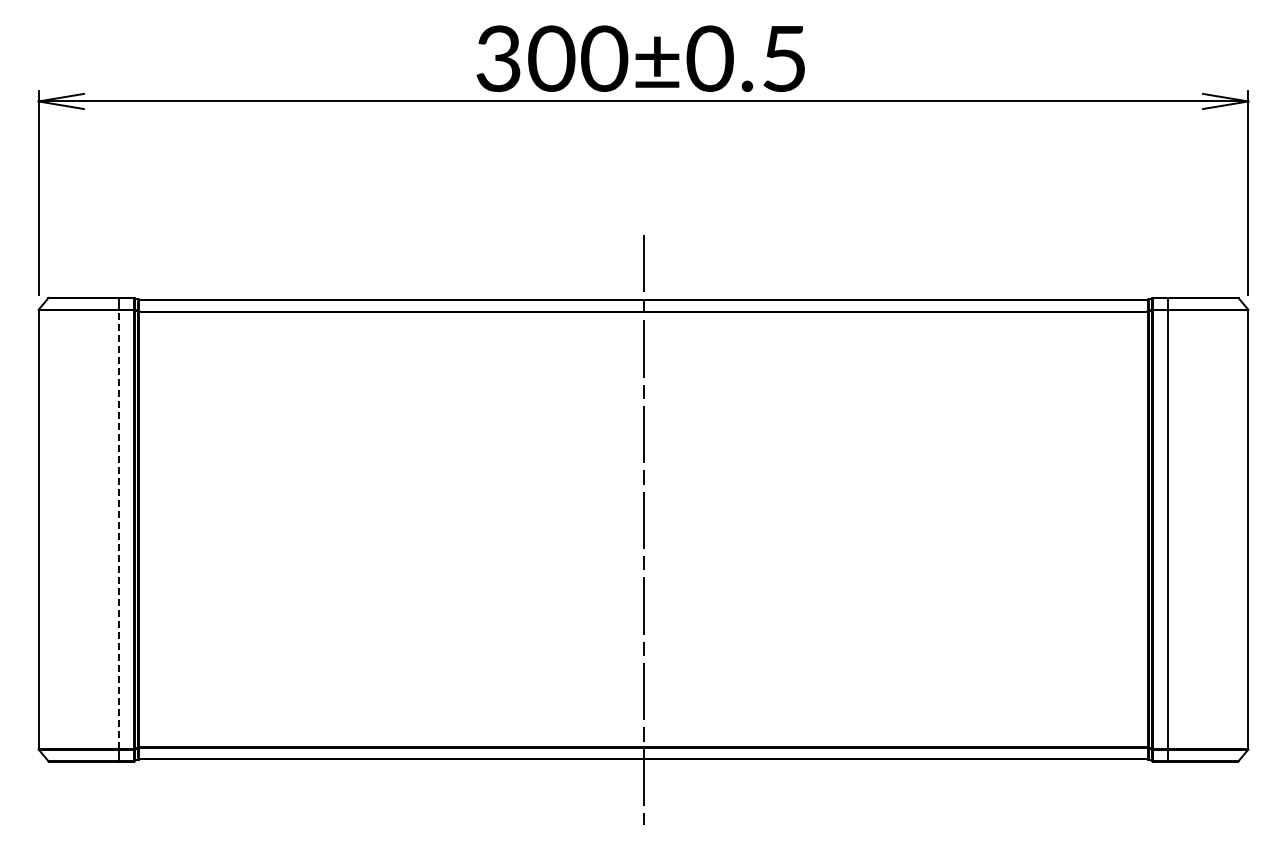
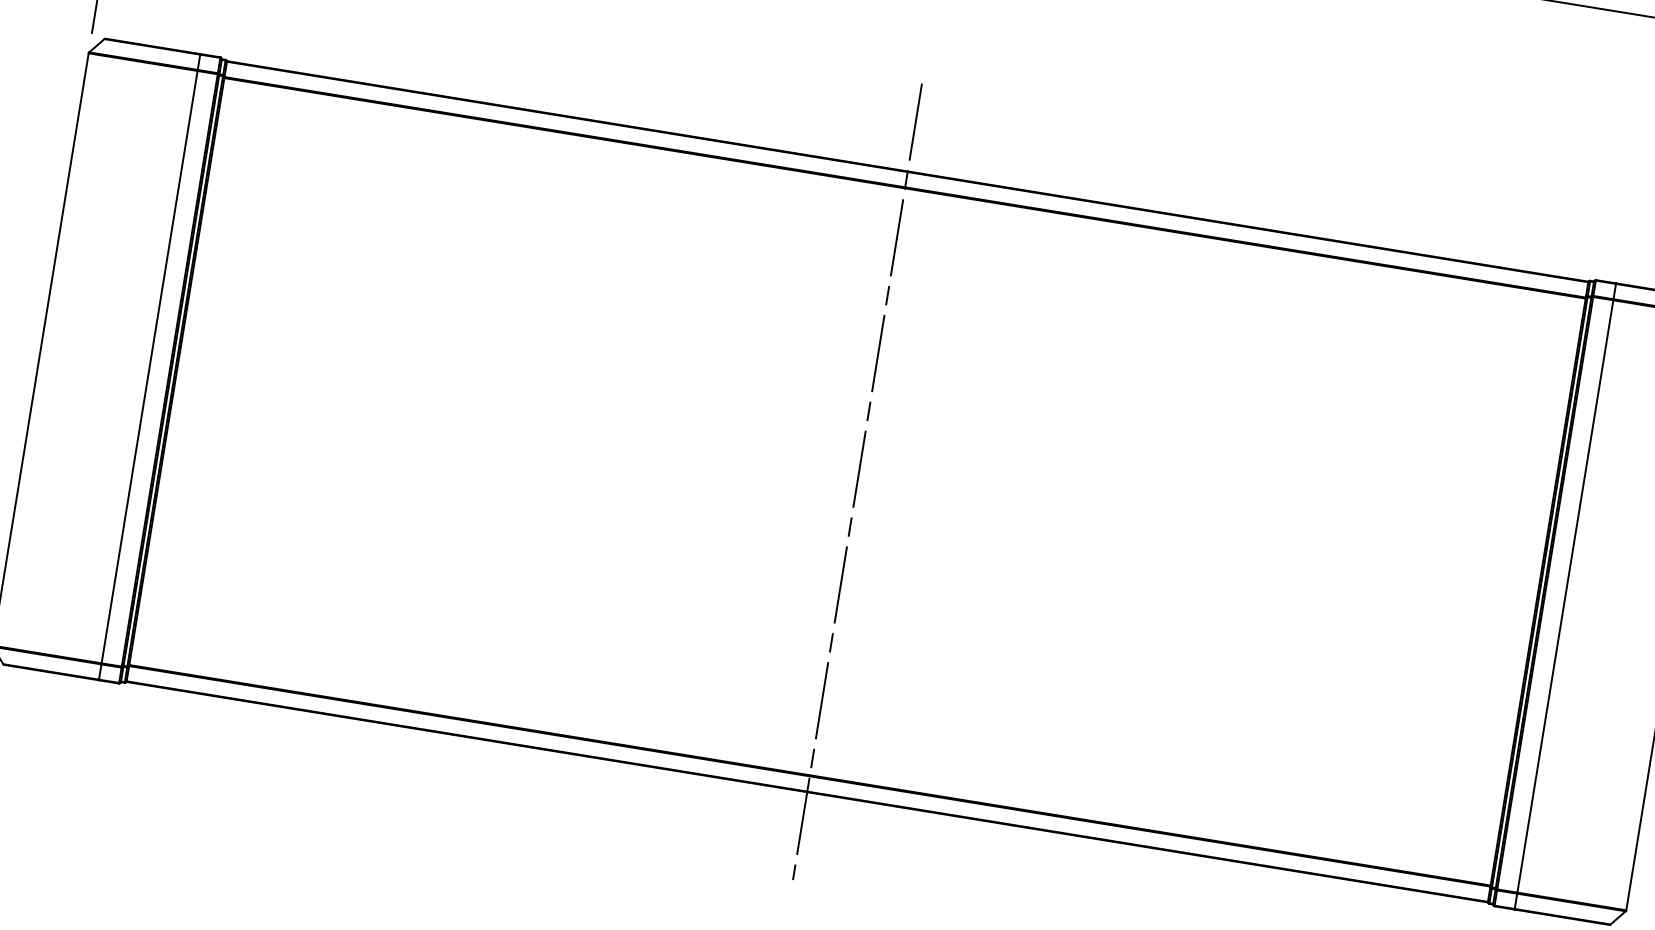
line: (119, 529) -> (149, 367), dashed -> solid

